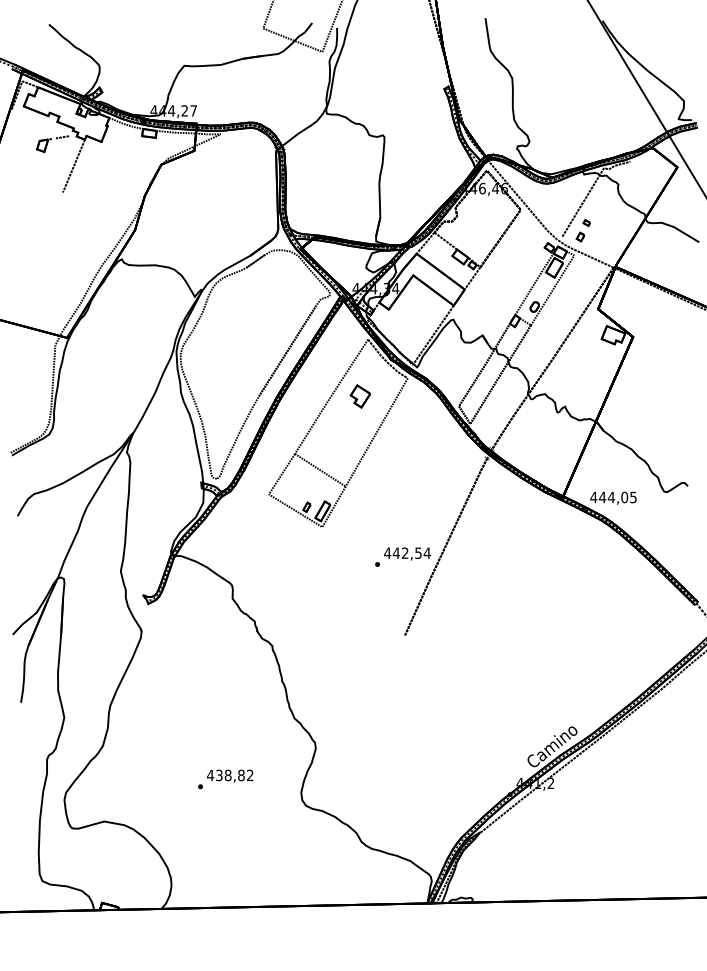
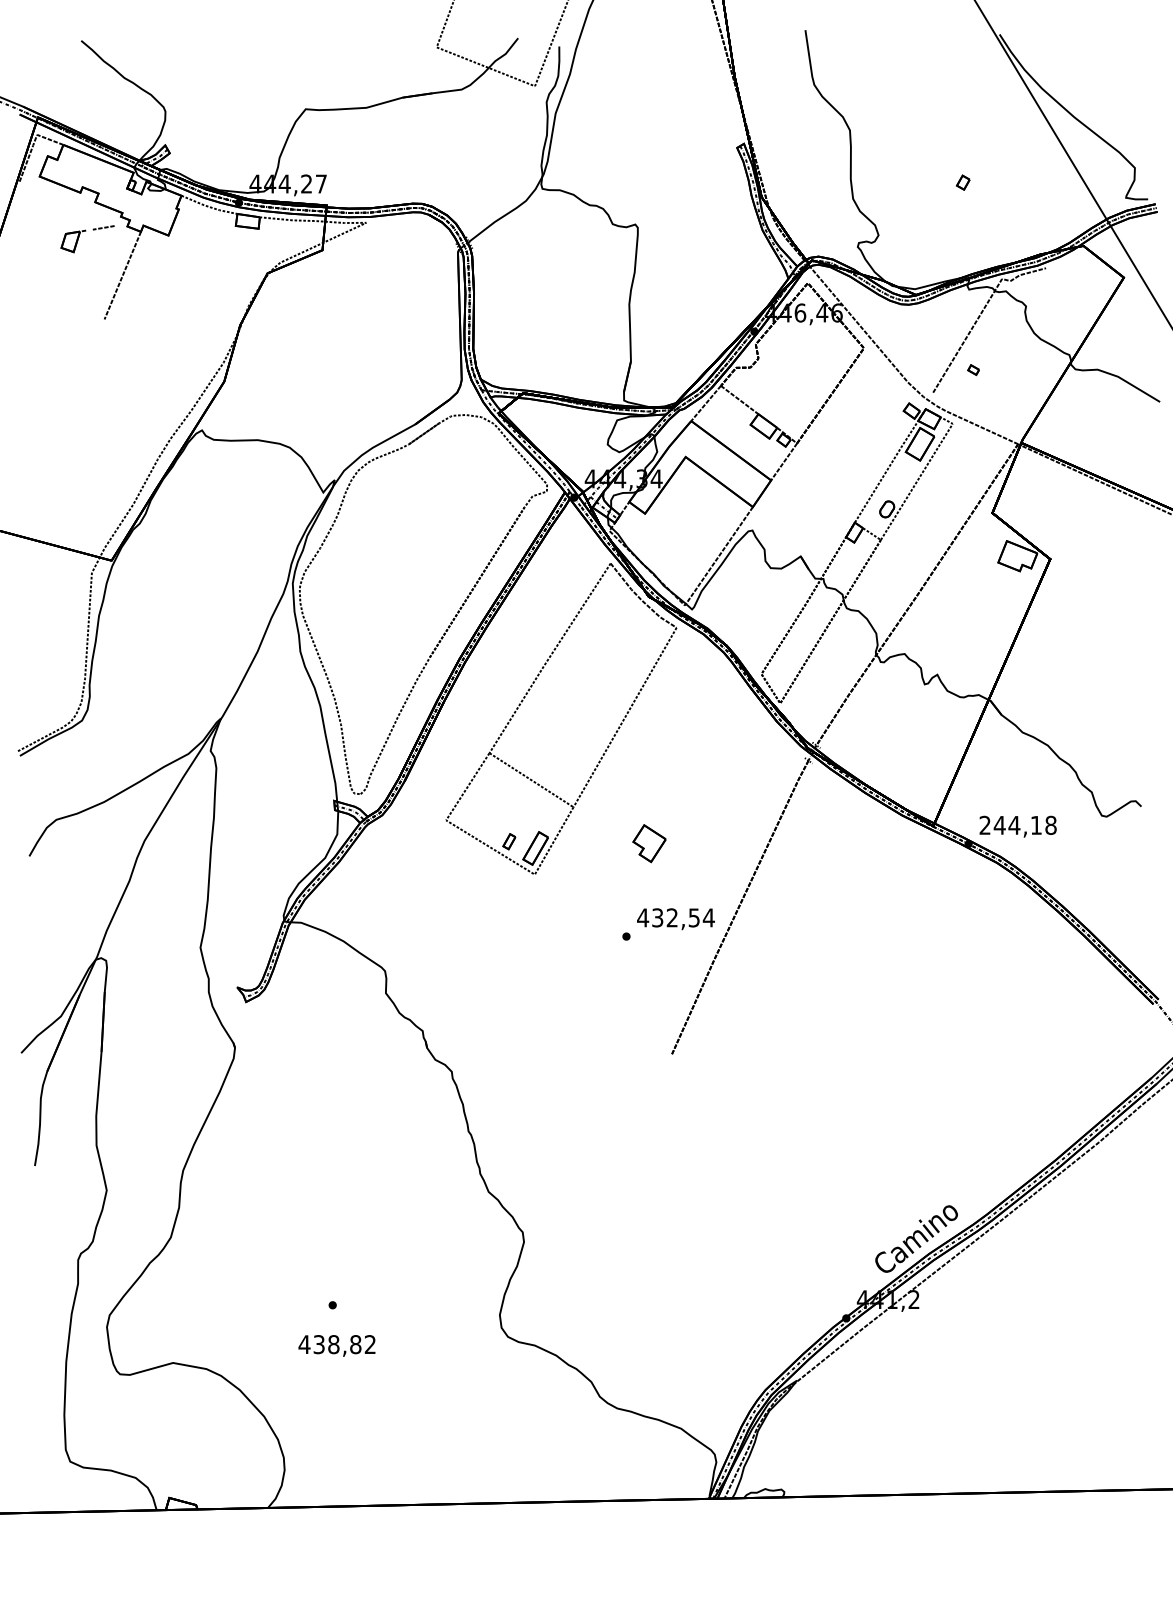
part: (580, 236) -> (963, 181), moved
part: (359, 396) -> (647, 843), moved
text: (613, 497) -> (1017, 825), 444,05 -> 244,18
text: (396, 552) -> (657, 916), 442,54 -> 432,54
text: (229, 775) -> (335, 1344), moved

